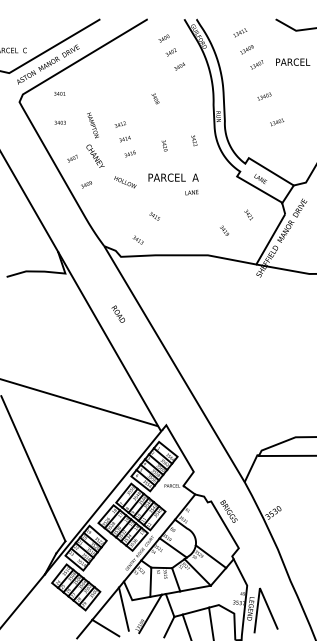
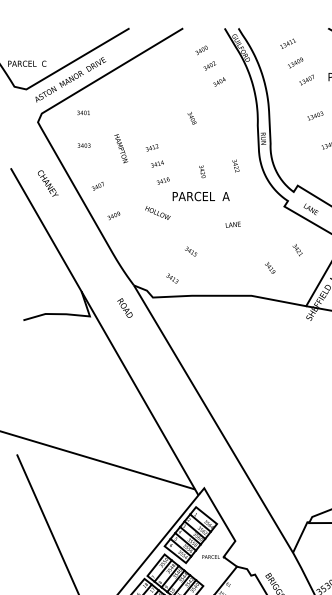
text: (95, 155) -> (48, 182), moved
text: (173, 177) -> (201, 196), moved
text: (117, 313) -> (124, 307), moved

